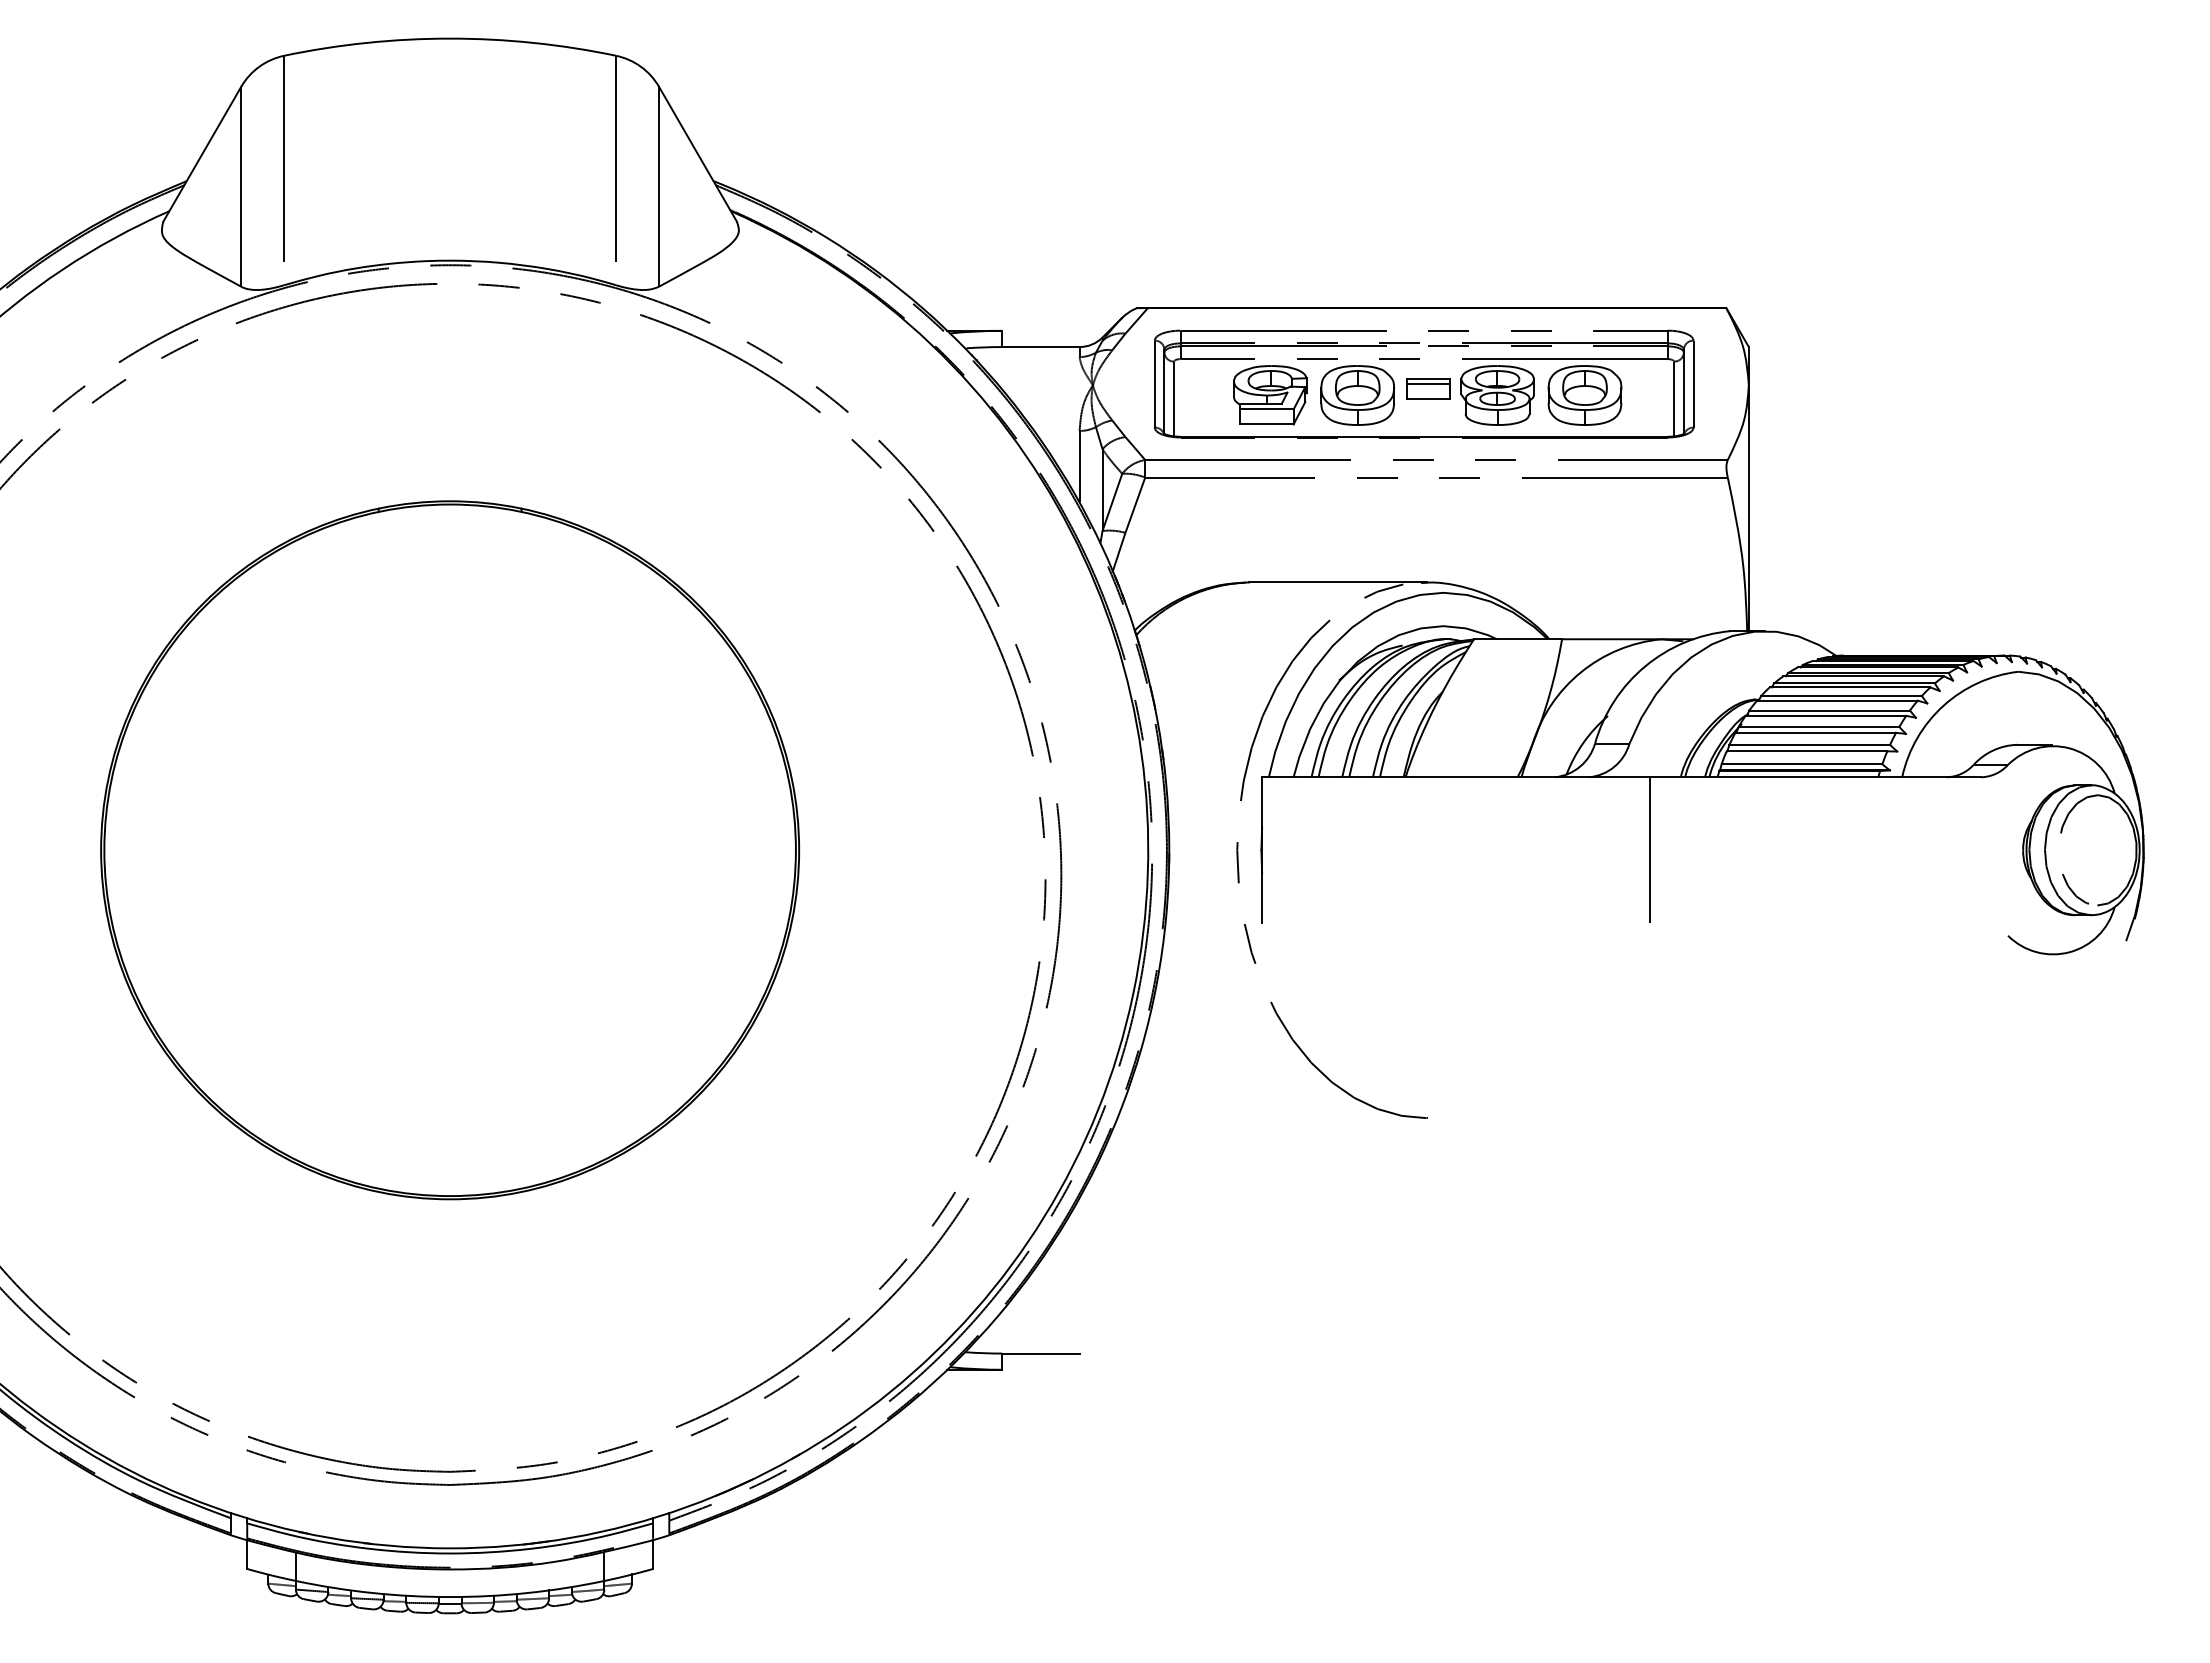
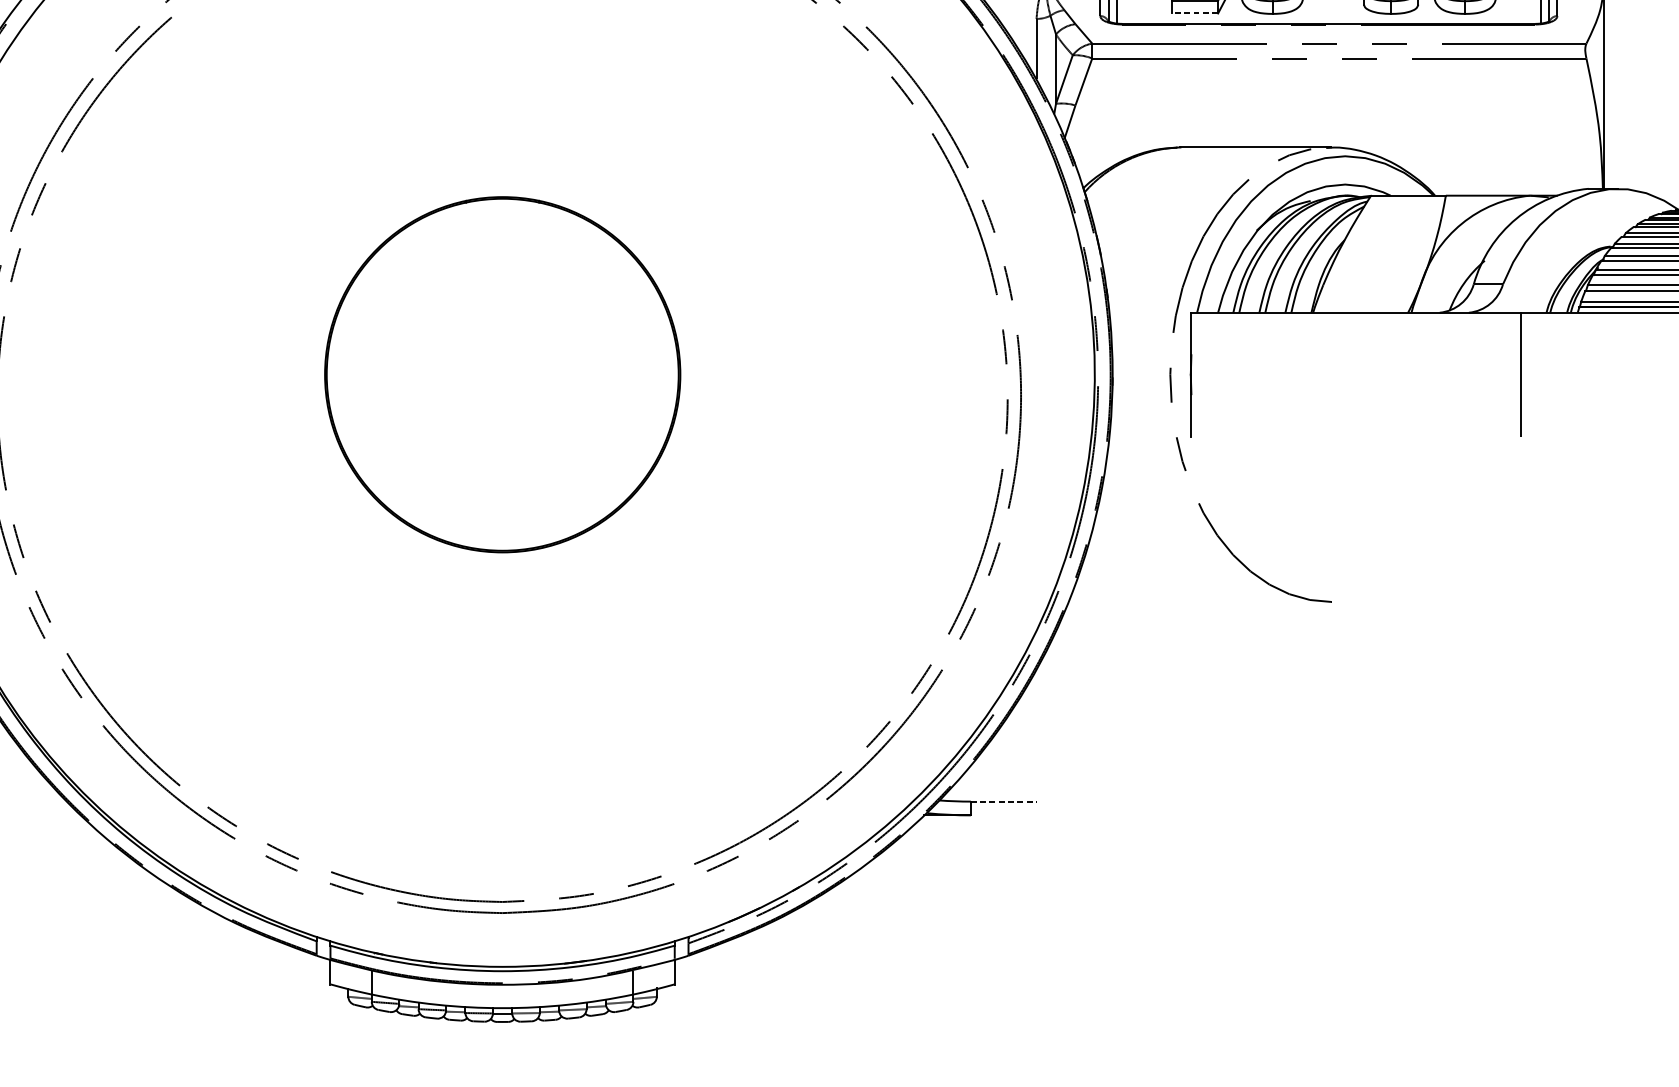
line: (1266, 424) -> (1195, 13), solid -> dashed
part: (450, 850) -> (502, 374), size x0.6
line: (1040, 1353) -> (1003, 801), solid -> dashed

